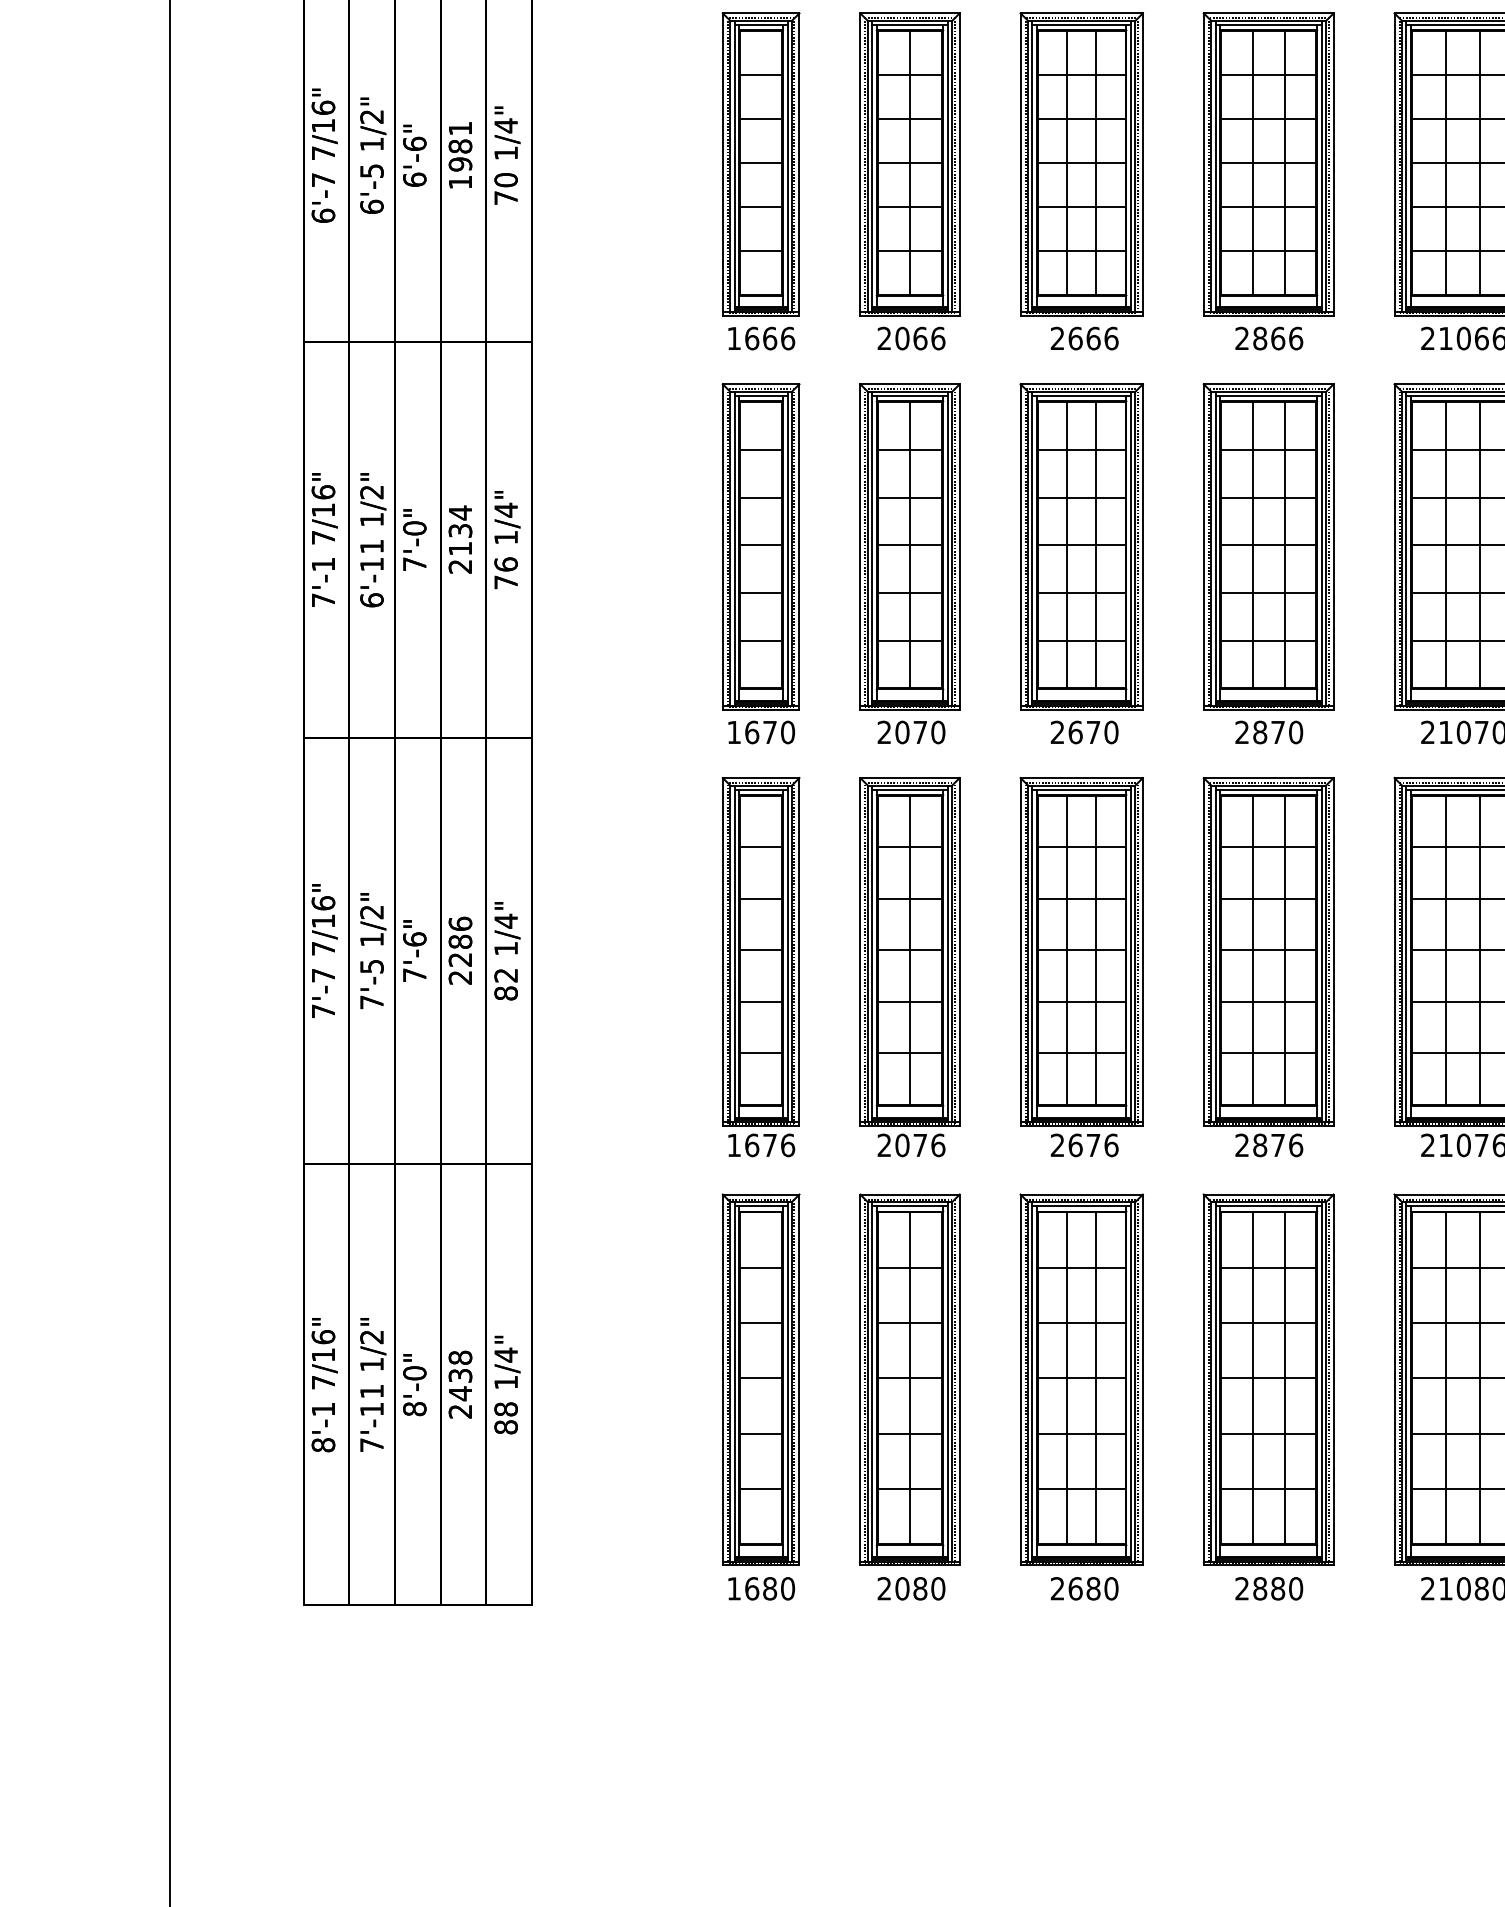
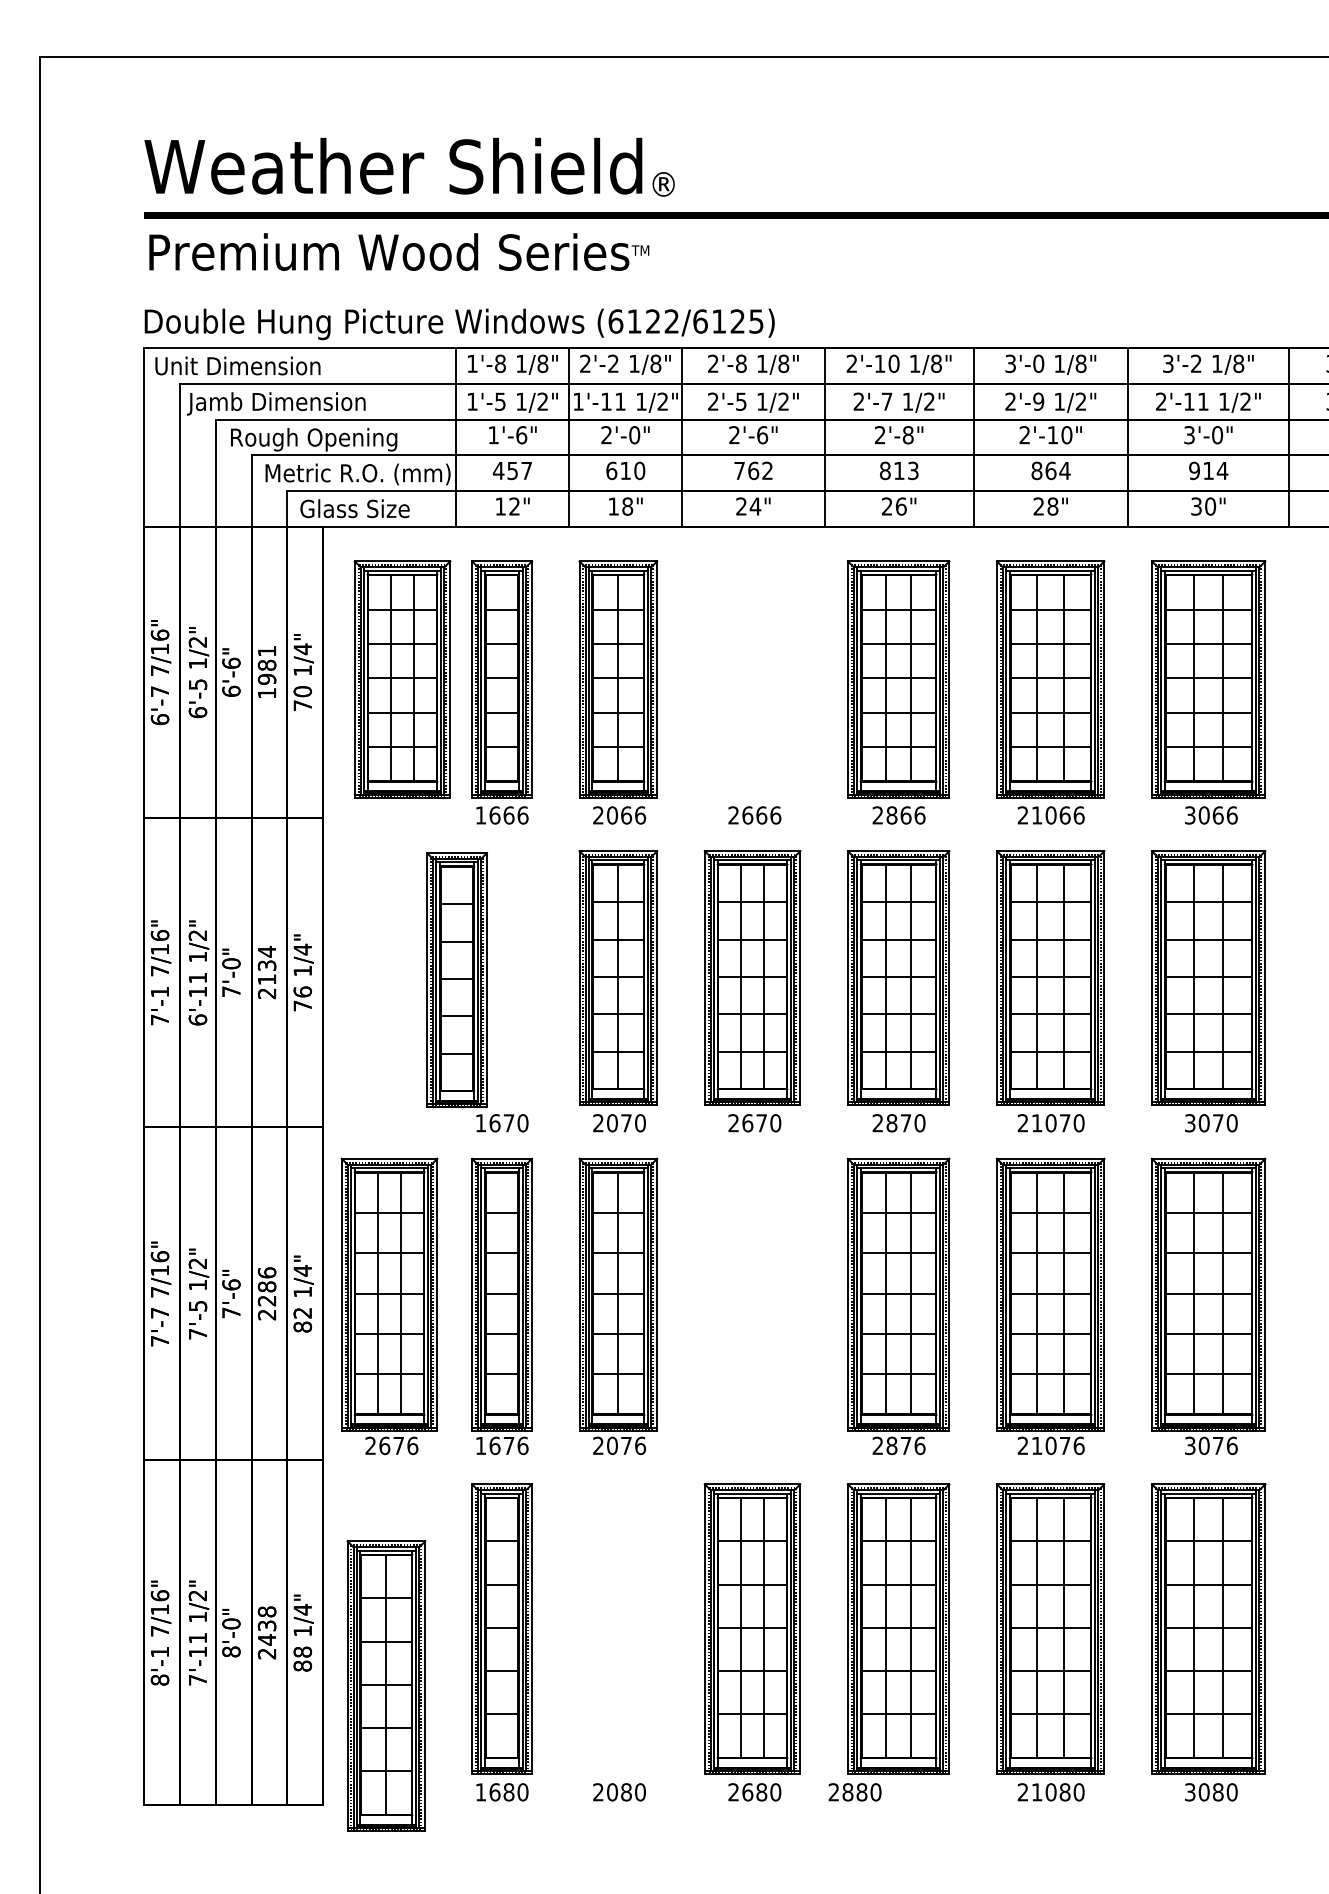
part: (1081, 164) -> (402, 679), moved
part: (760, 545) -> (456, 979), moved
part: (1081, 967) -> (389, 1306), moved
part: (910, 1379) -> (386, 1685), moved
text: (1268, 1589) -> (854, 1792), moved

